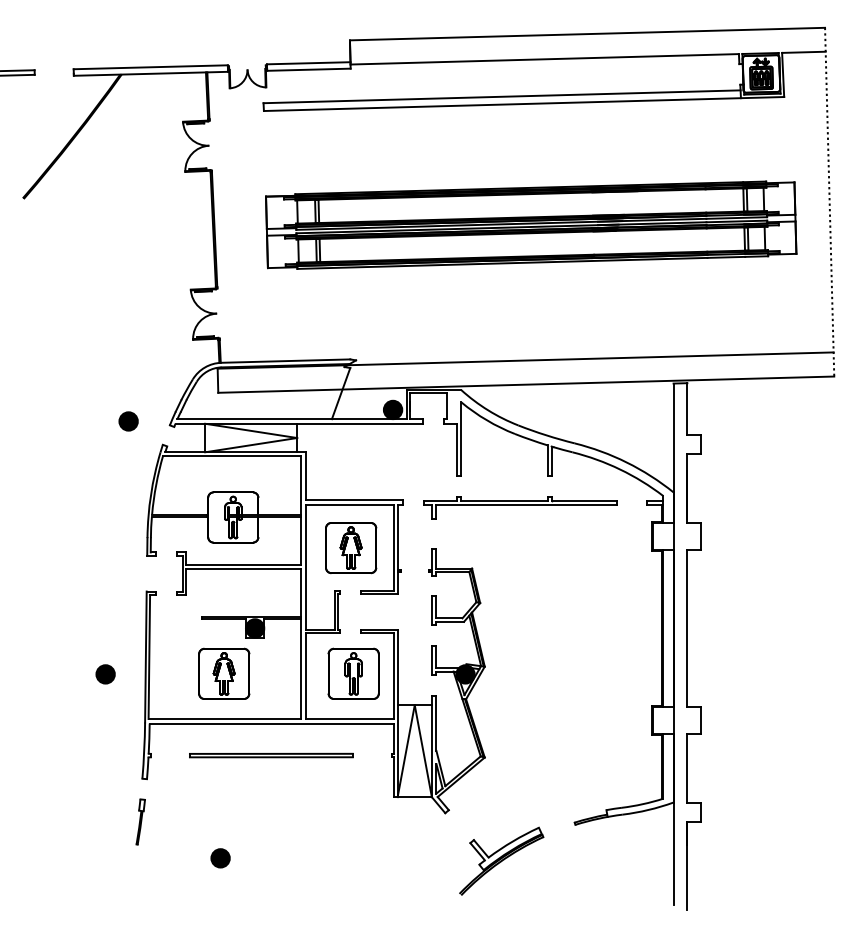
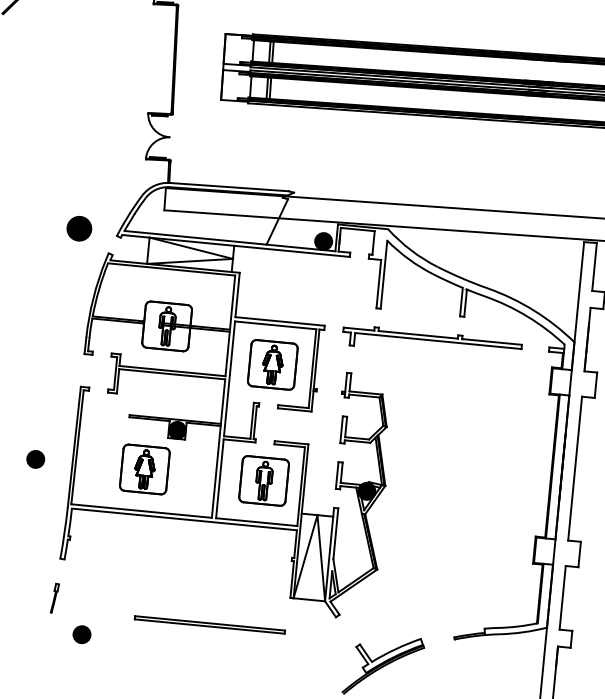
part: (128, 421) -> (79, 228), size x1.4
part: (271, 755) -> (210, 624), moved
part: (140, 821) -> (54, 597), size x0.7
part: (220, 858) -> (81, 634), moved

